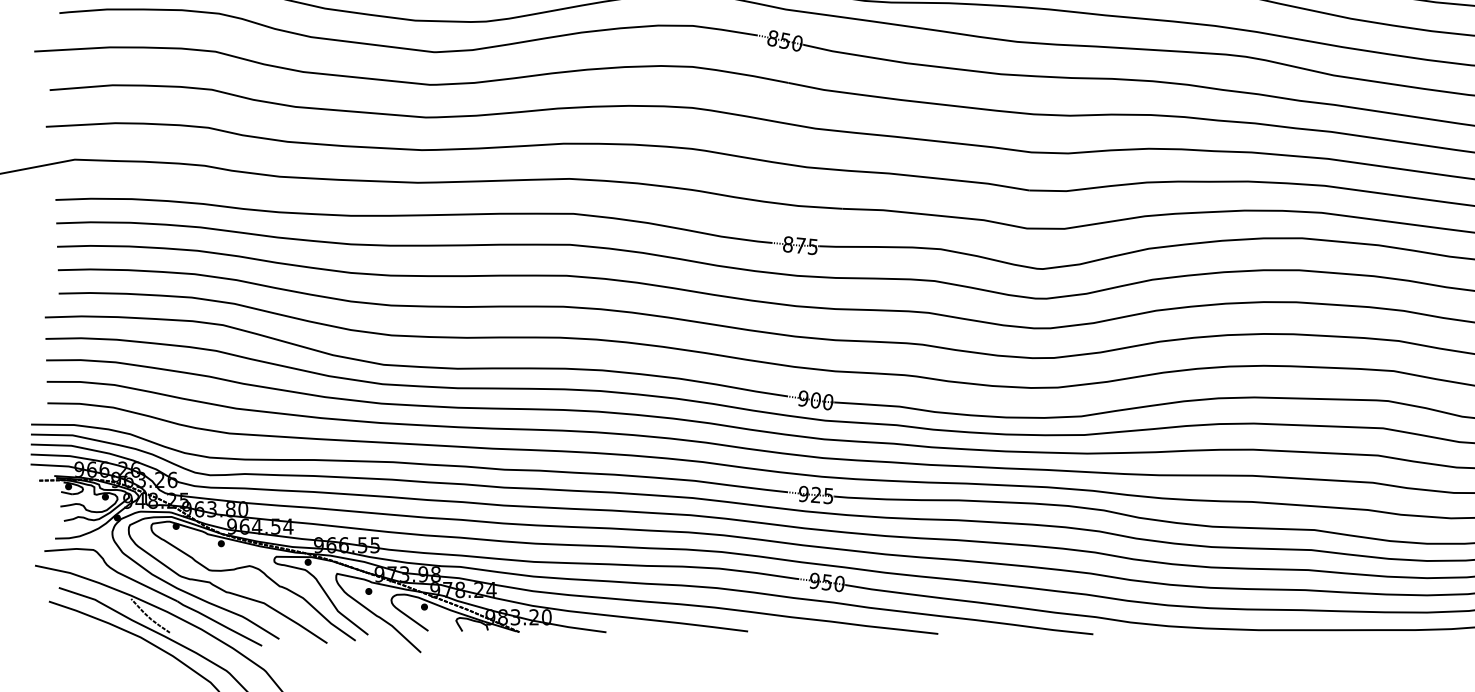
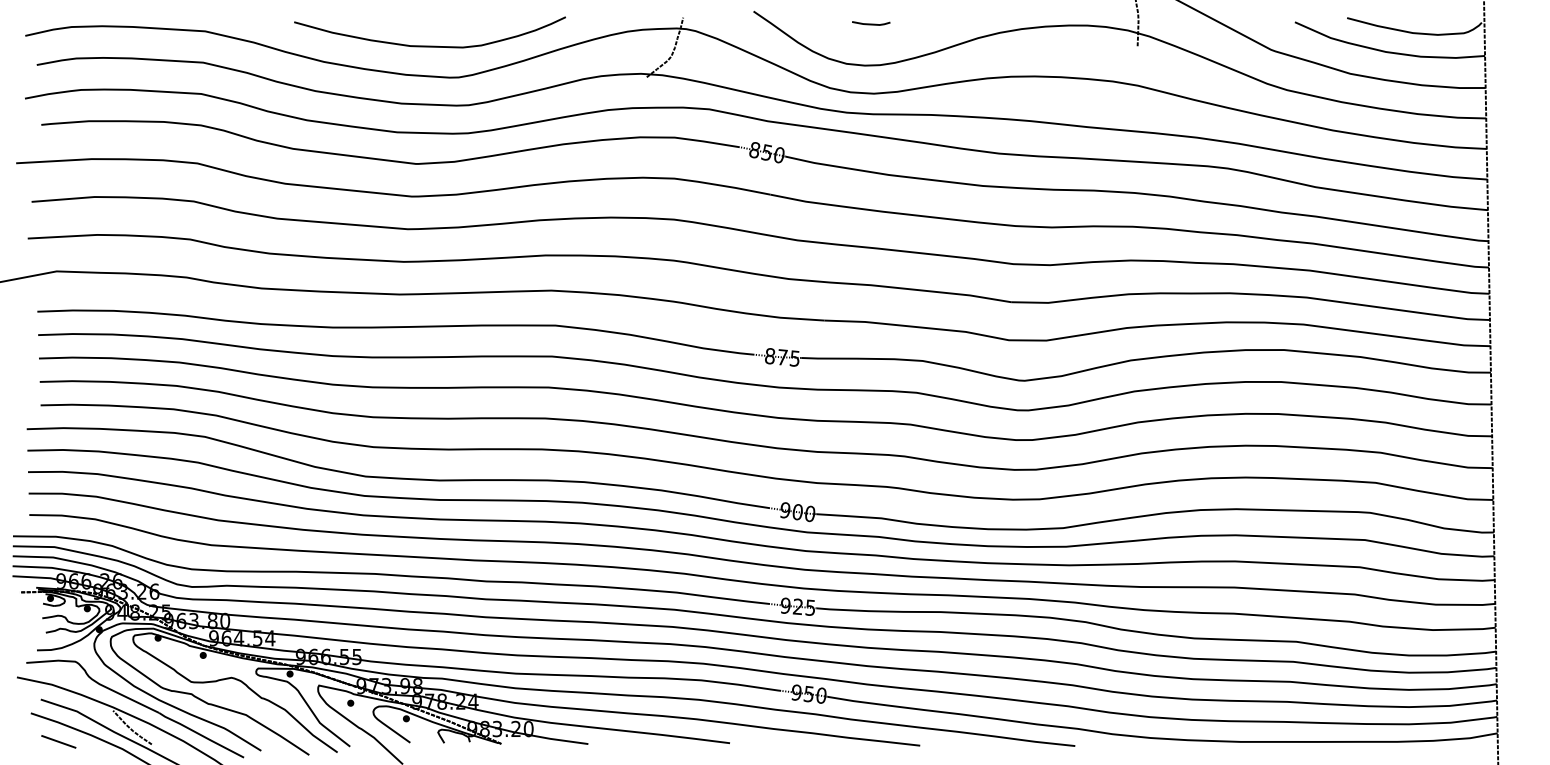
line: (76, 629) -> (58, 741), added

